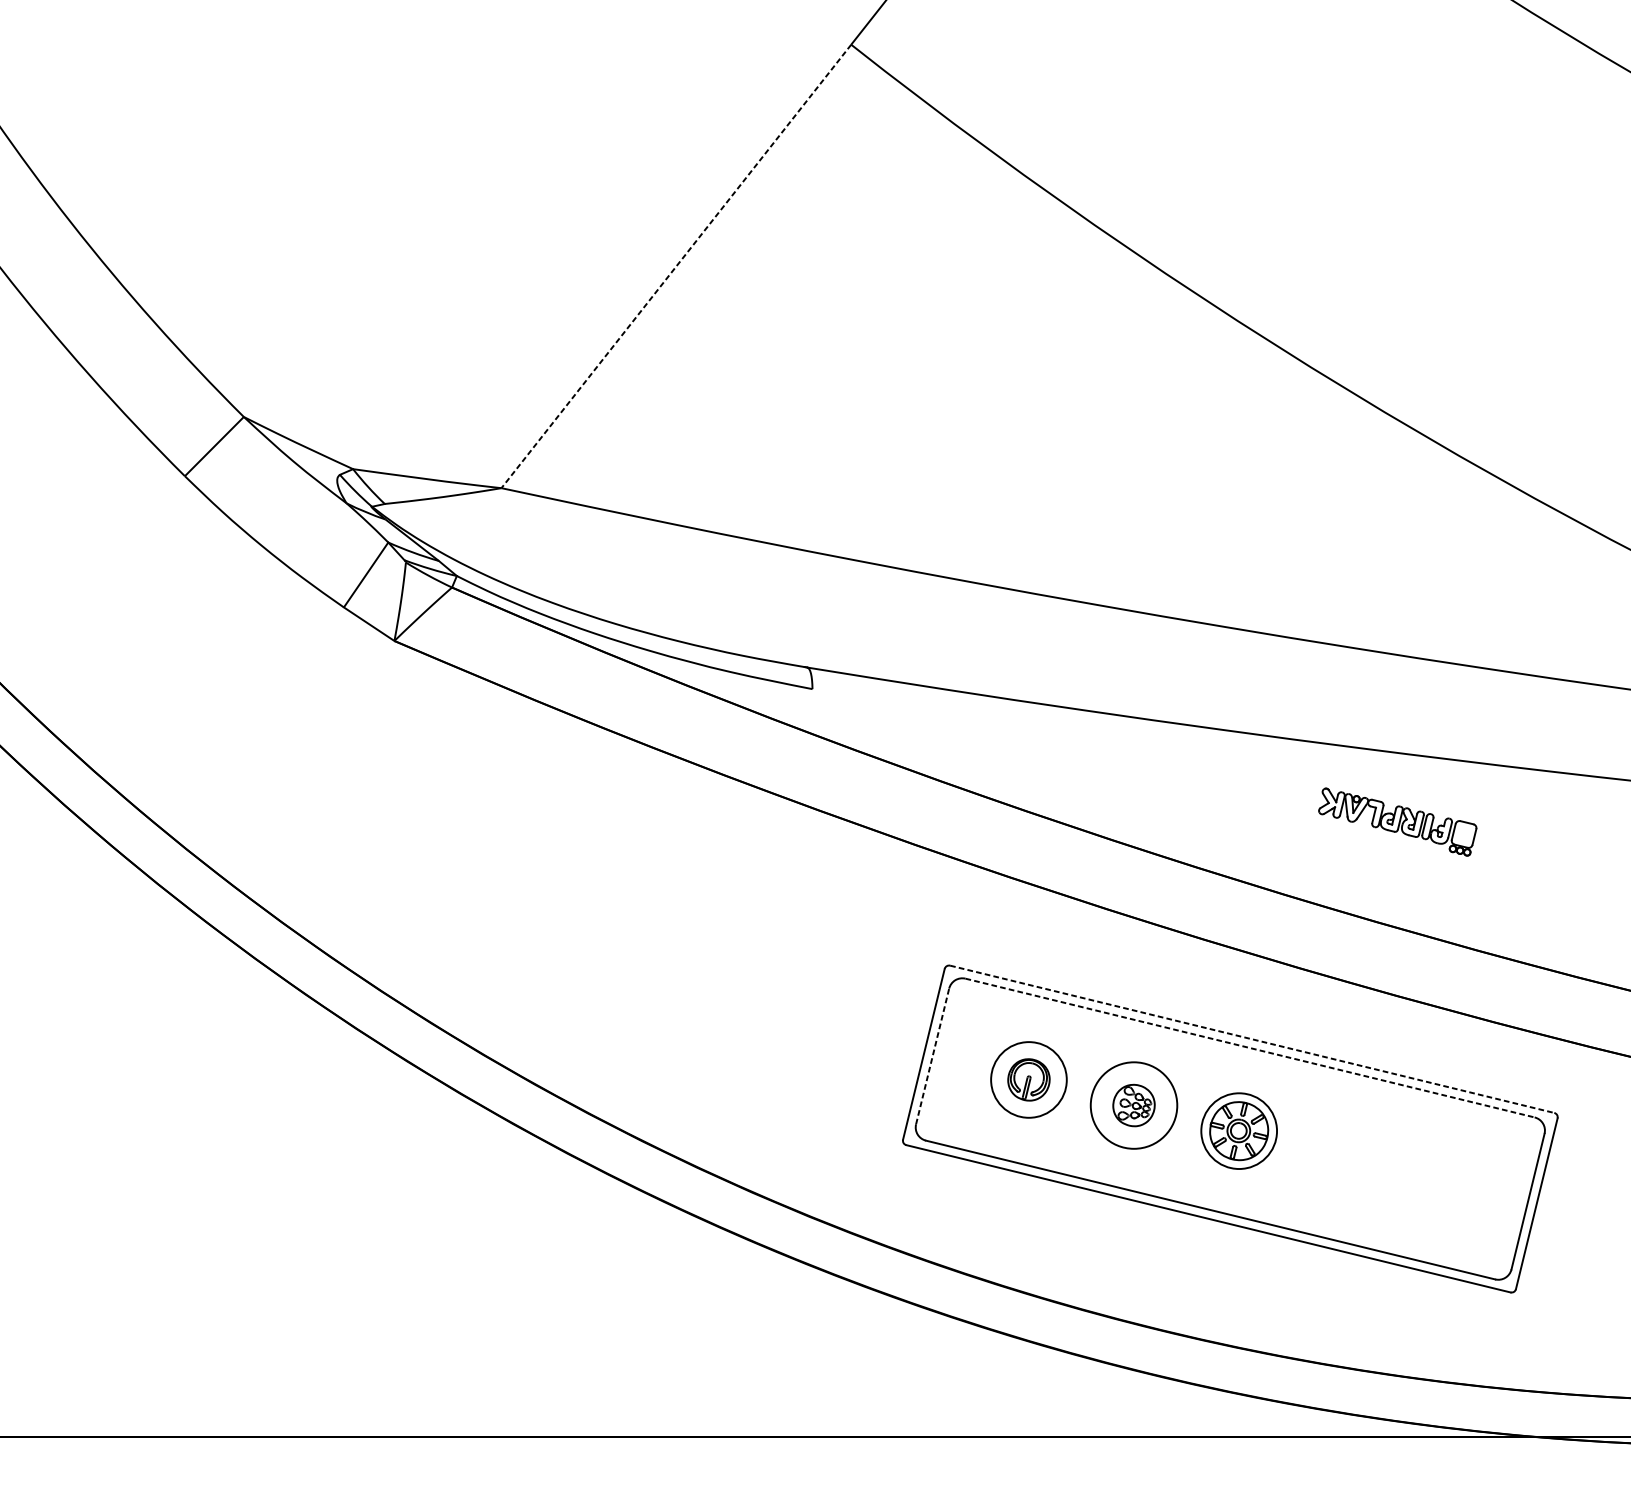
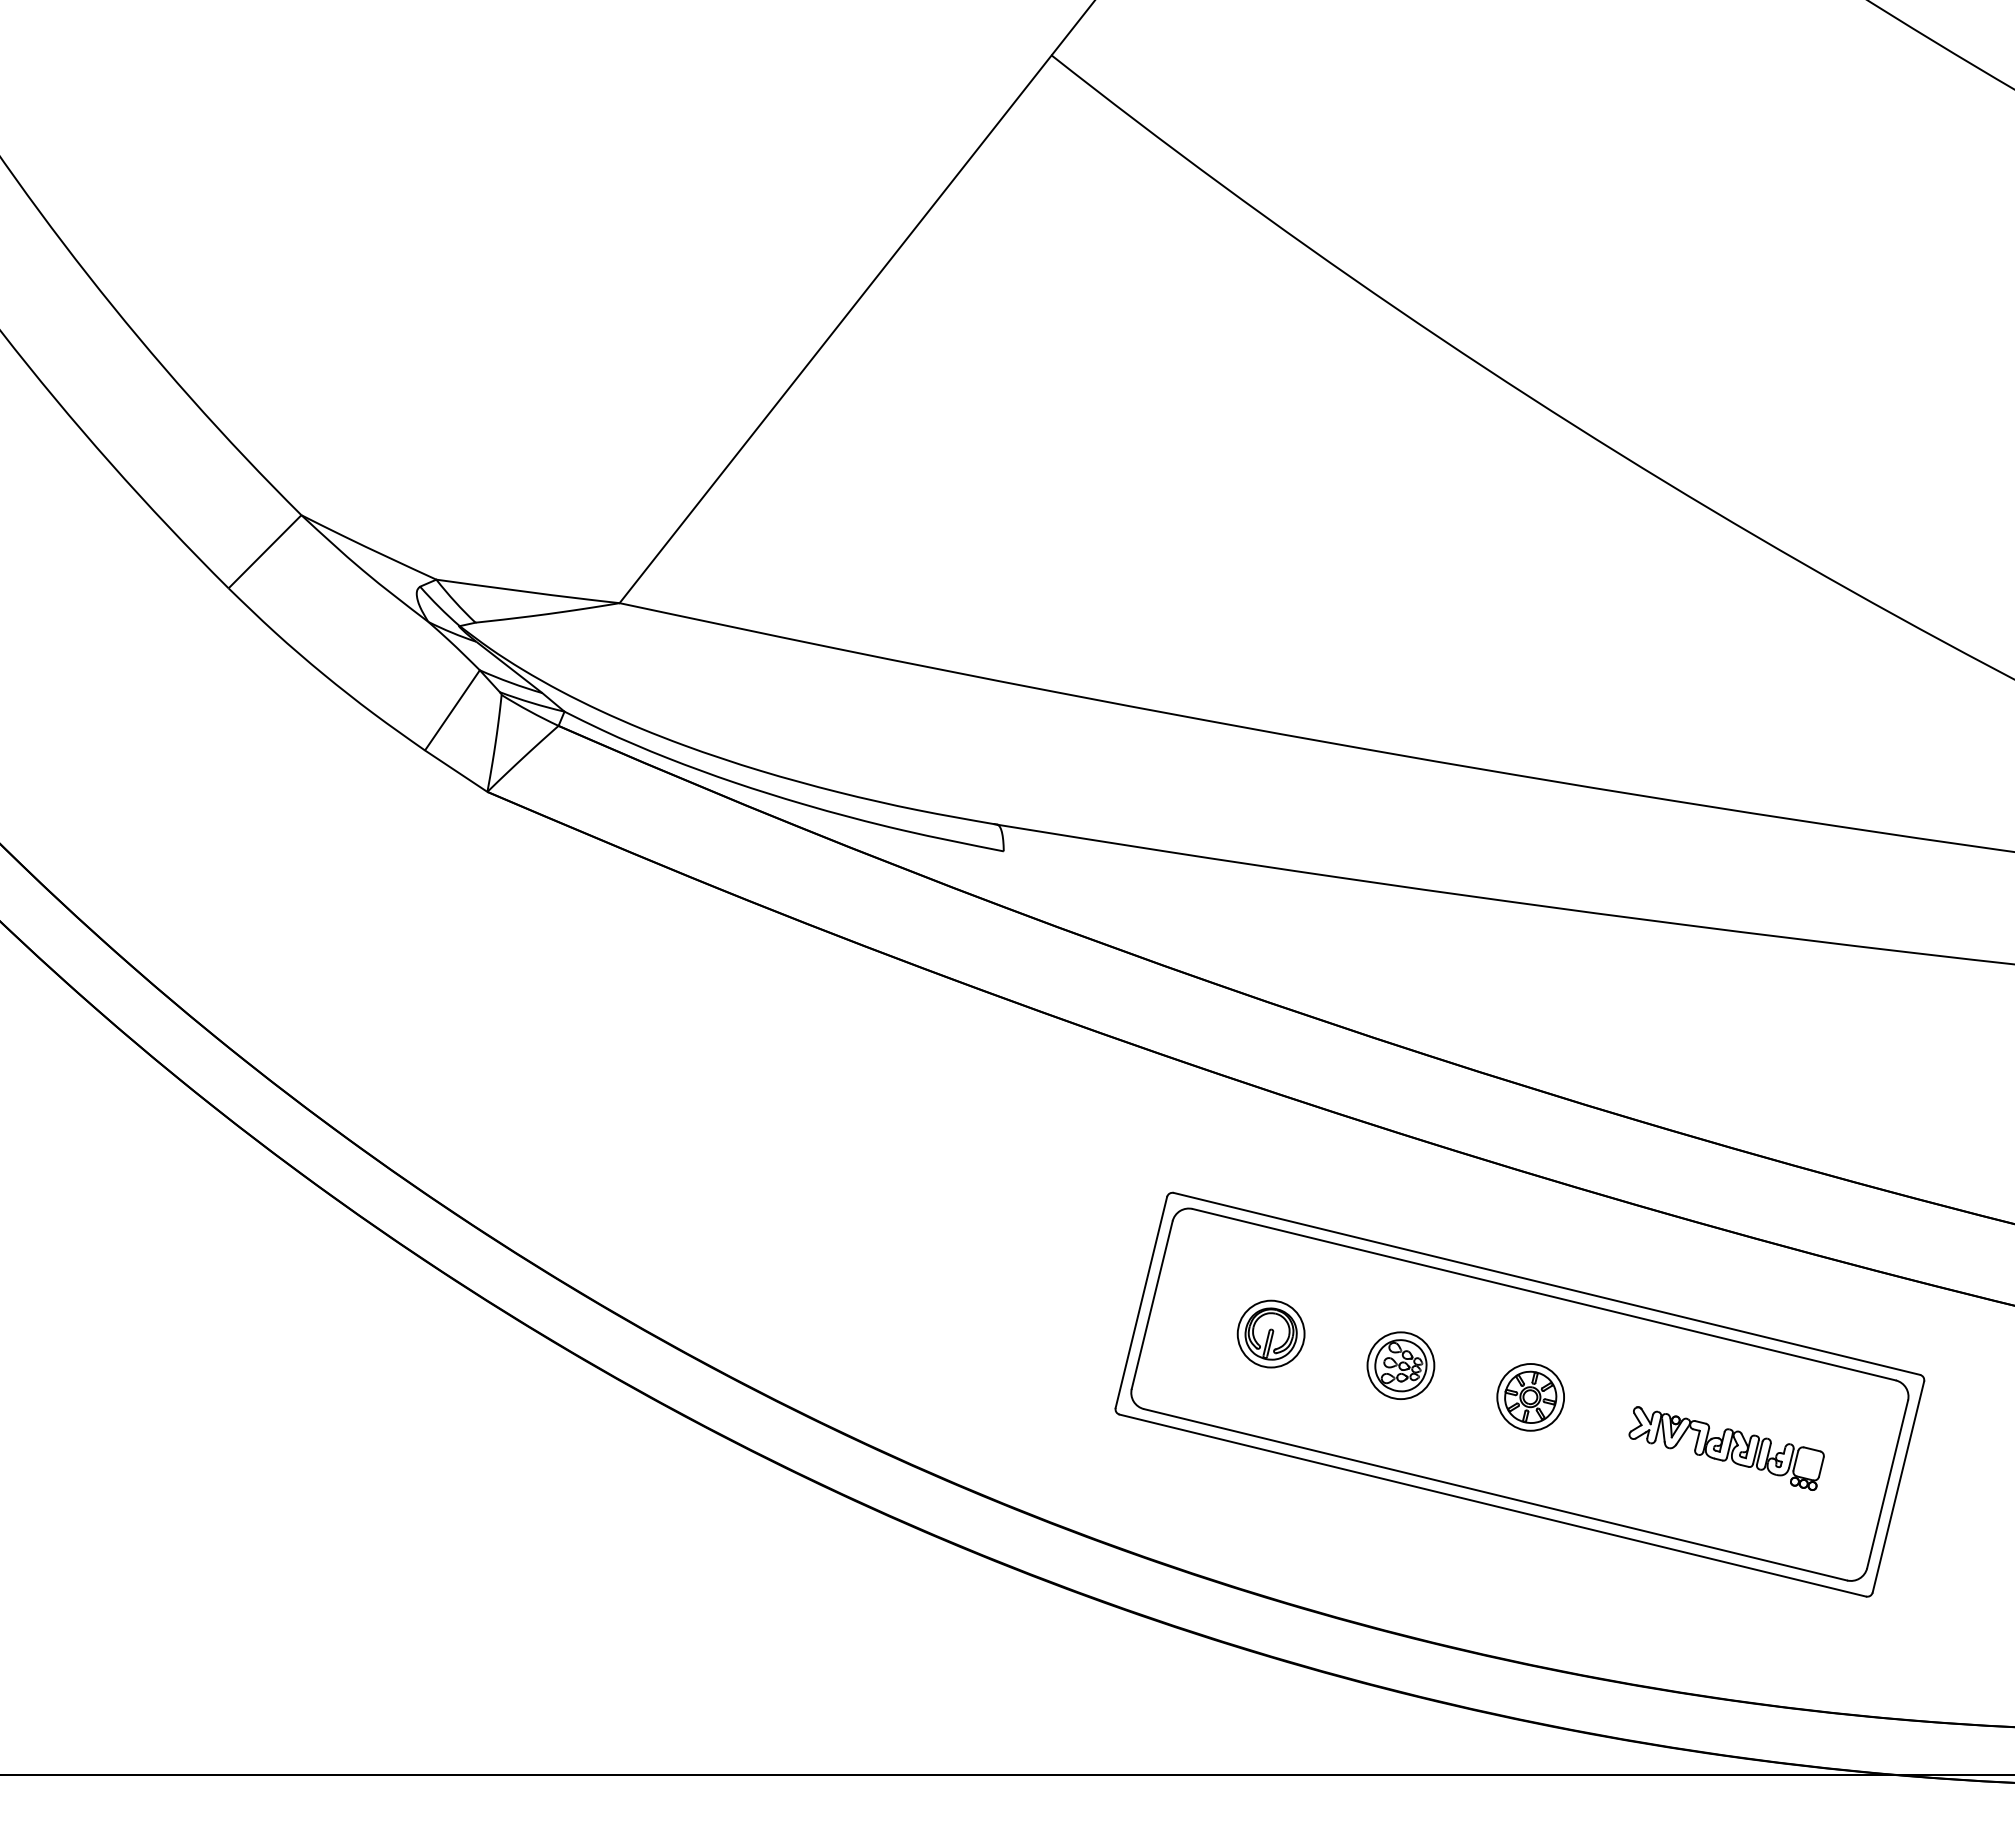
line: (676, 266) -> (835, 329), dashed -> solid
part: (1397, 822) -> (1726, 1448), moved
line: (1252, 1039) -> (1547, 1284), dashed -> solid
line: (1250, 1047) -> (1544, 1294), dashed -> solid
line: (932, 1055) -> (1152, 1304), dashed -> solid
circle: (1028, 1079) -> (1270, 1333), size x0.71
circle: (1133, 1105) -> (1400, 1365), size x0.62
part: (1238, 1131) -> (1530, 1397), size x0.71

